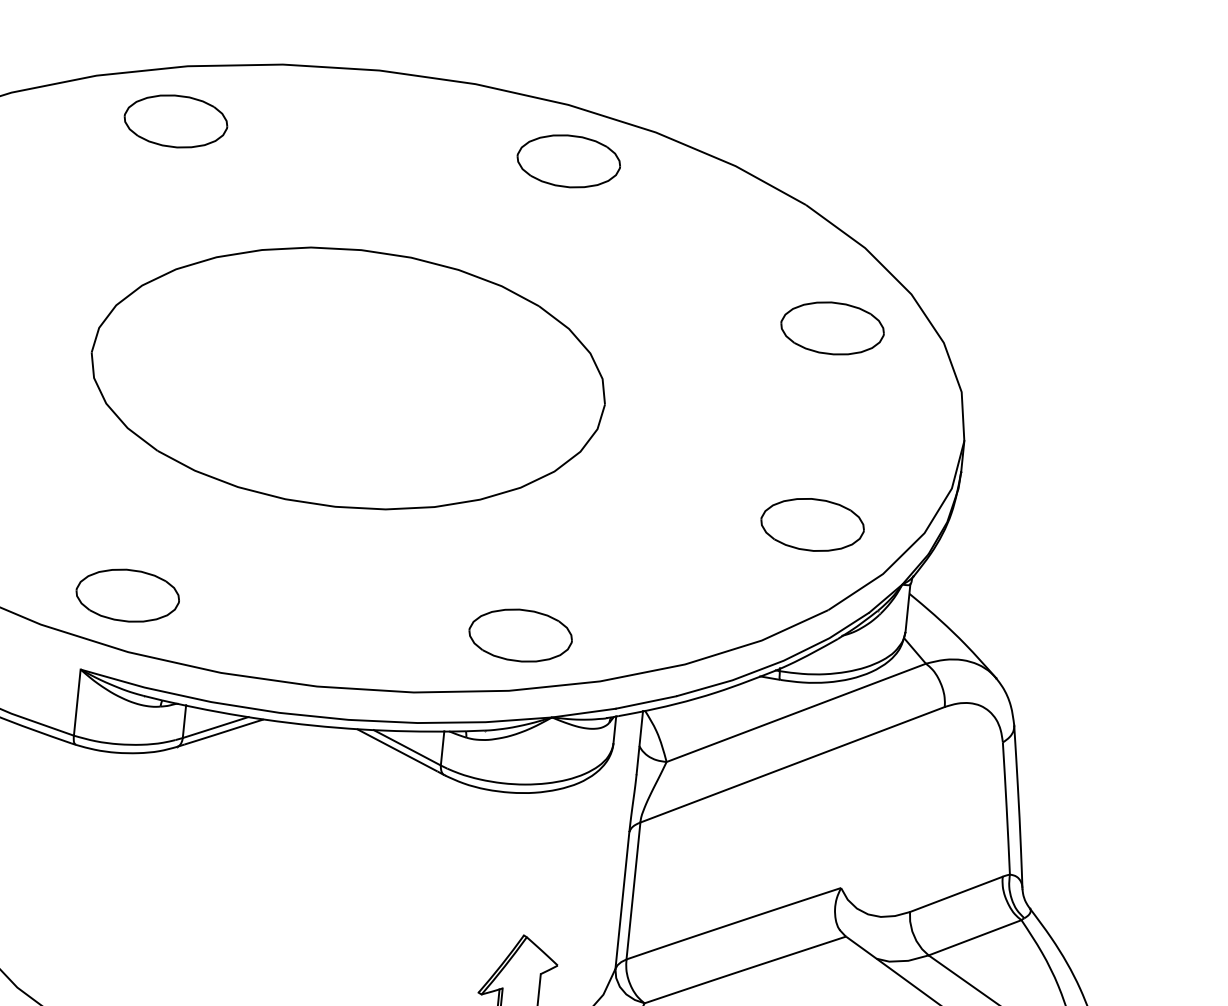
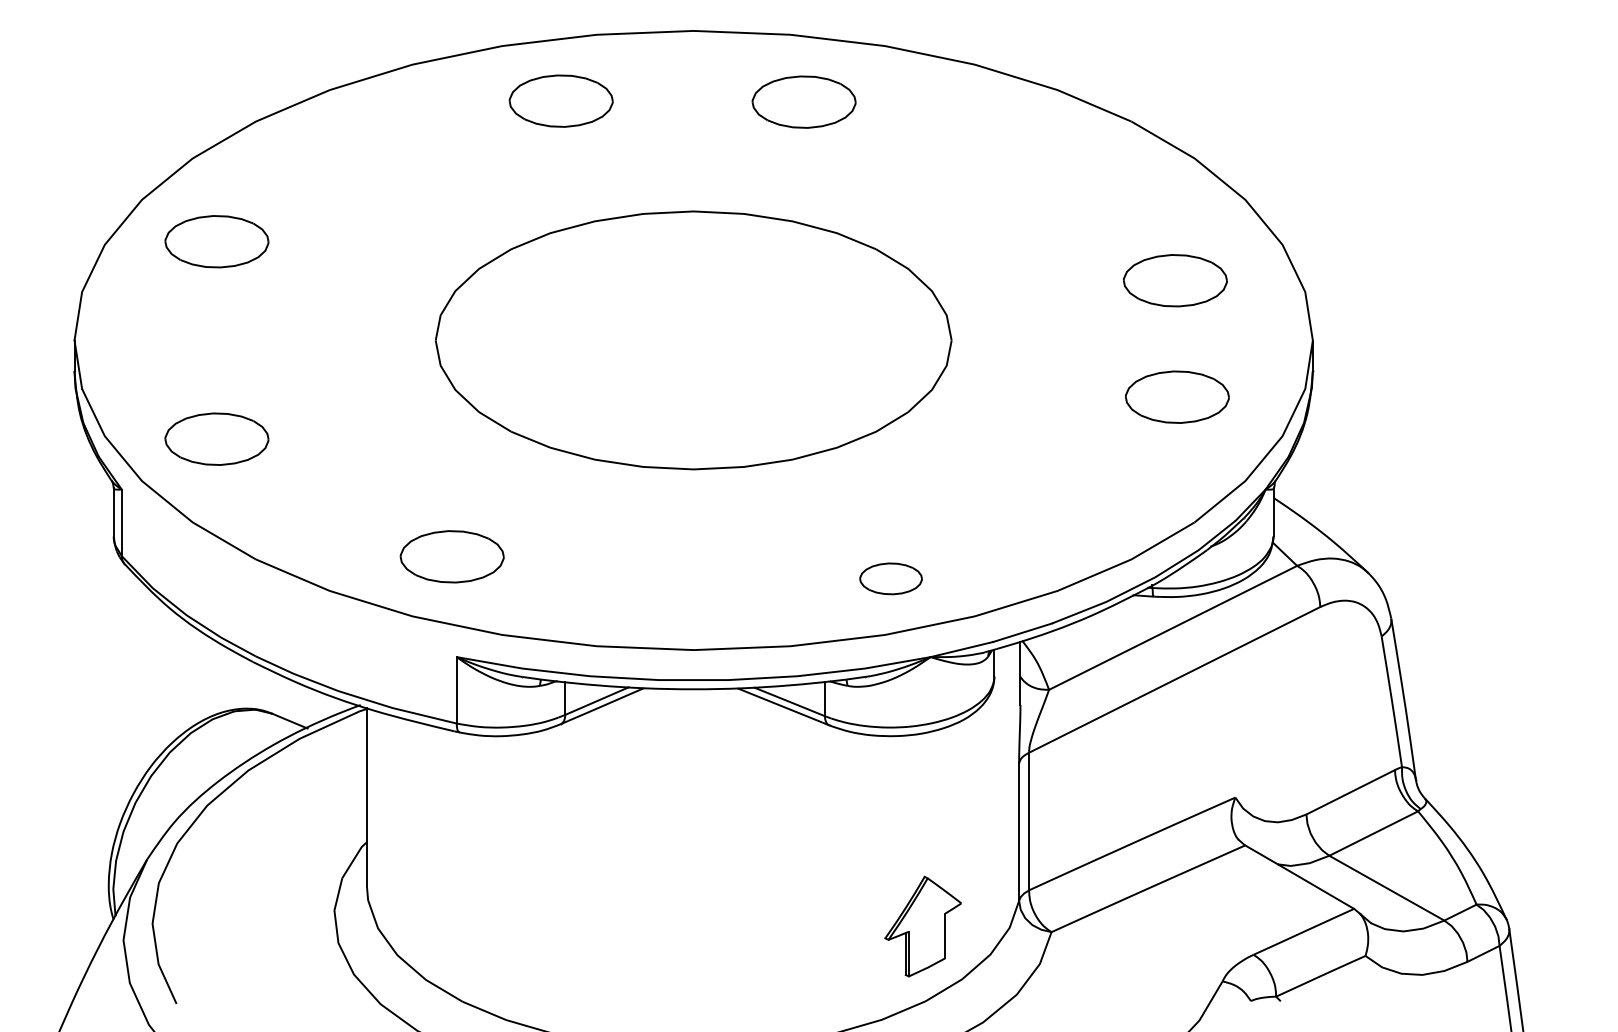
part: (175, 120) -> (560, 100), moved
part: (568, 160) -> (803, 101), moved
part: (832, 328) -> (1175, 280), moved
part: (812, 524) -> (1177, 396), moved
part: (127, 595) -> (451, 556), moved
part: (520, 635) -> (890, 578), size x0.6

